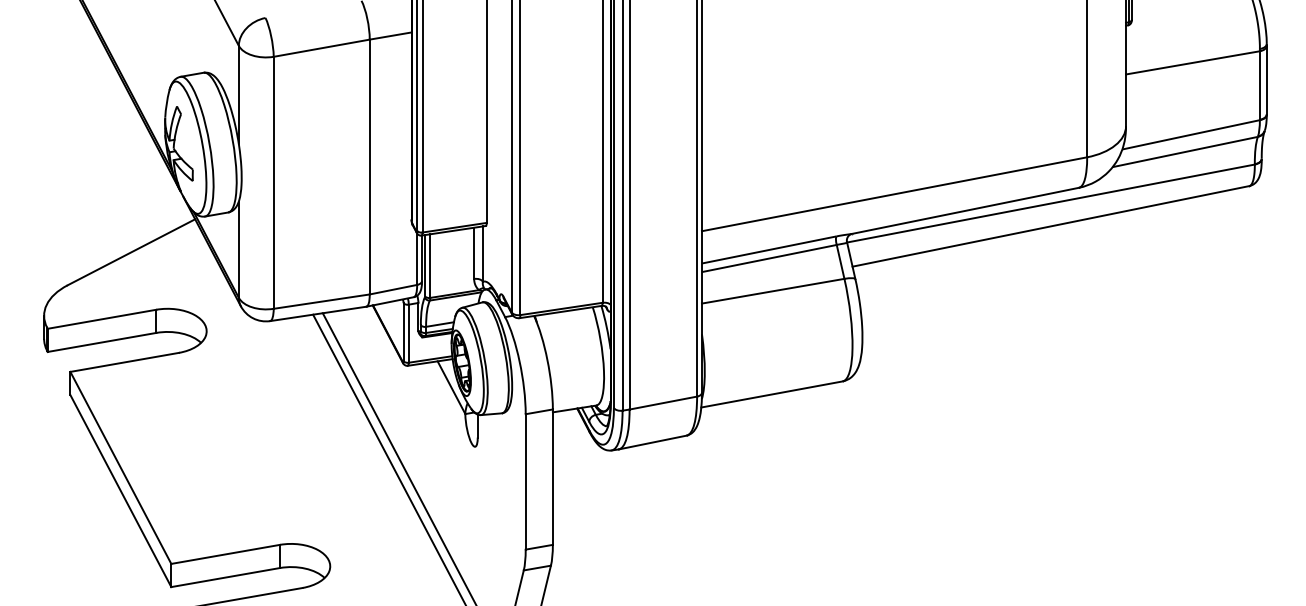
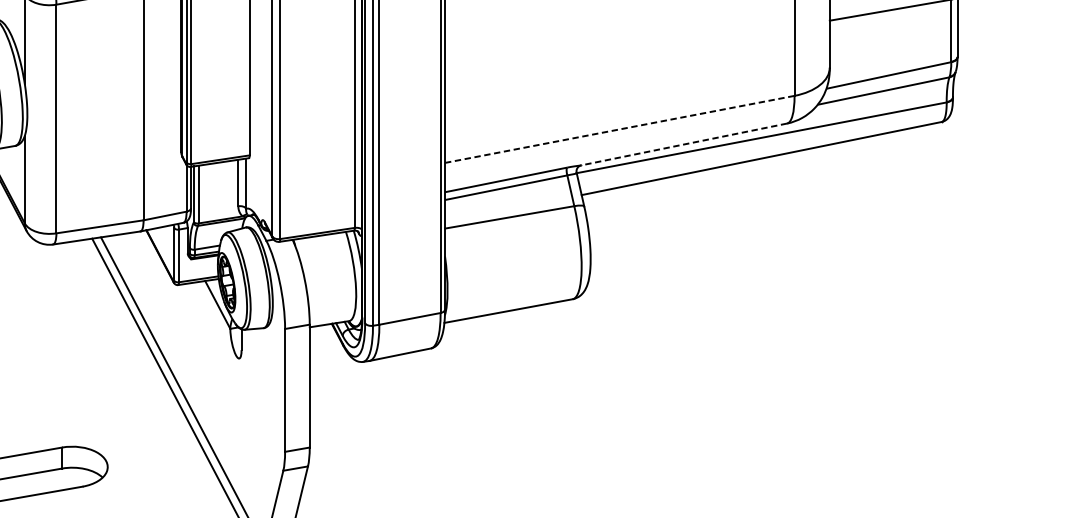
line: (895, 194) -> (620, 129), solid -> dashed
line: (965, 210) -> (684, 144), solid -> dashed

